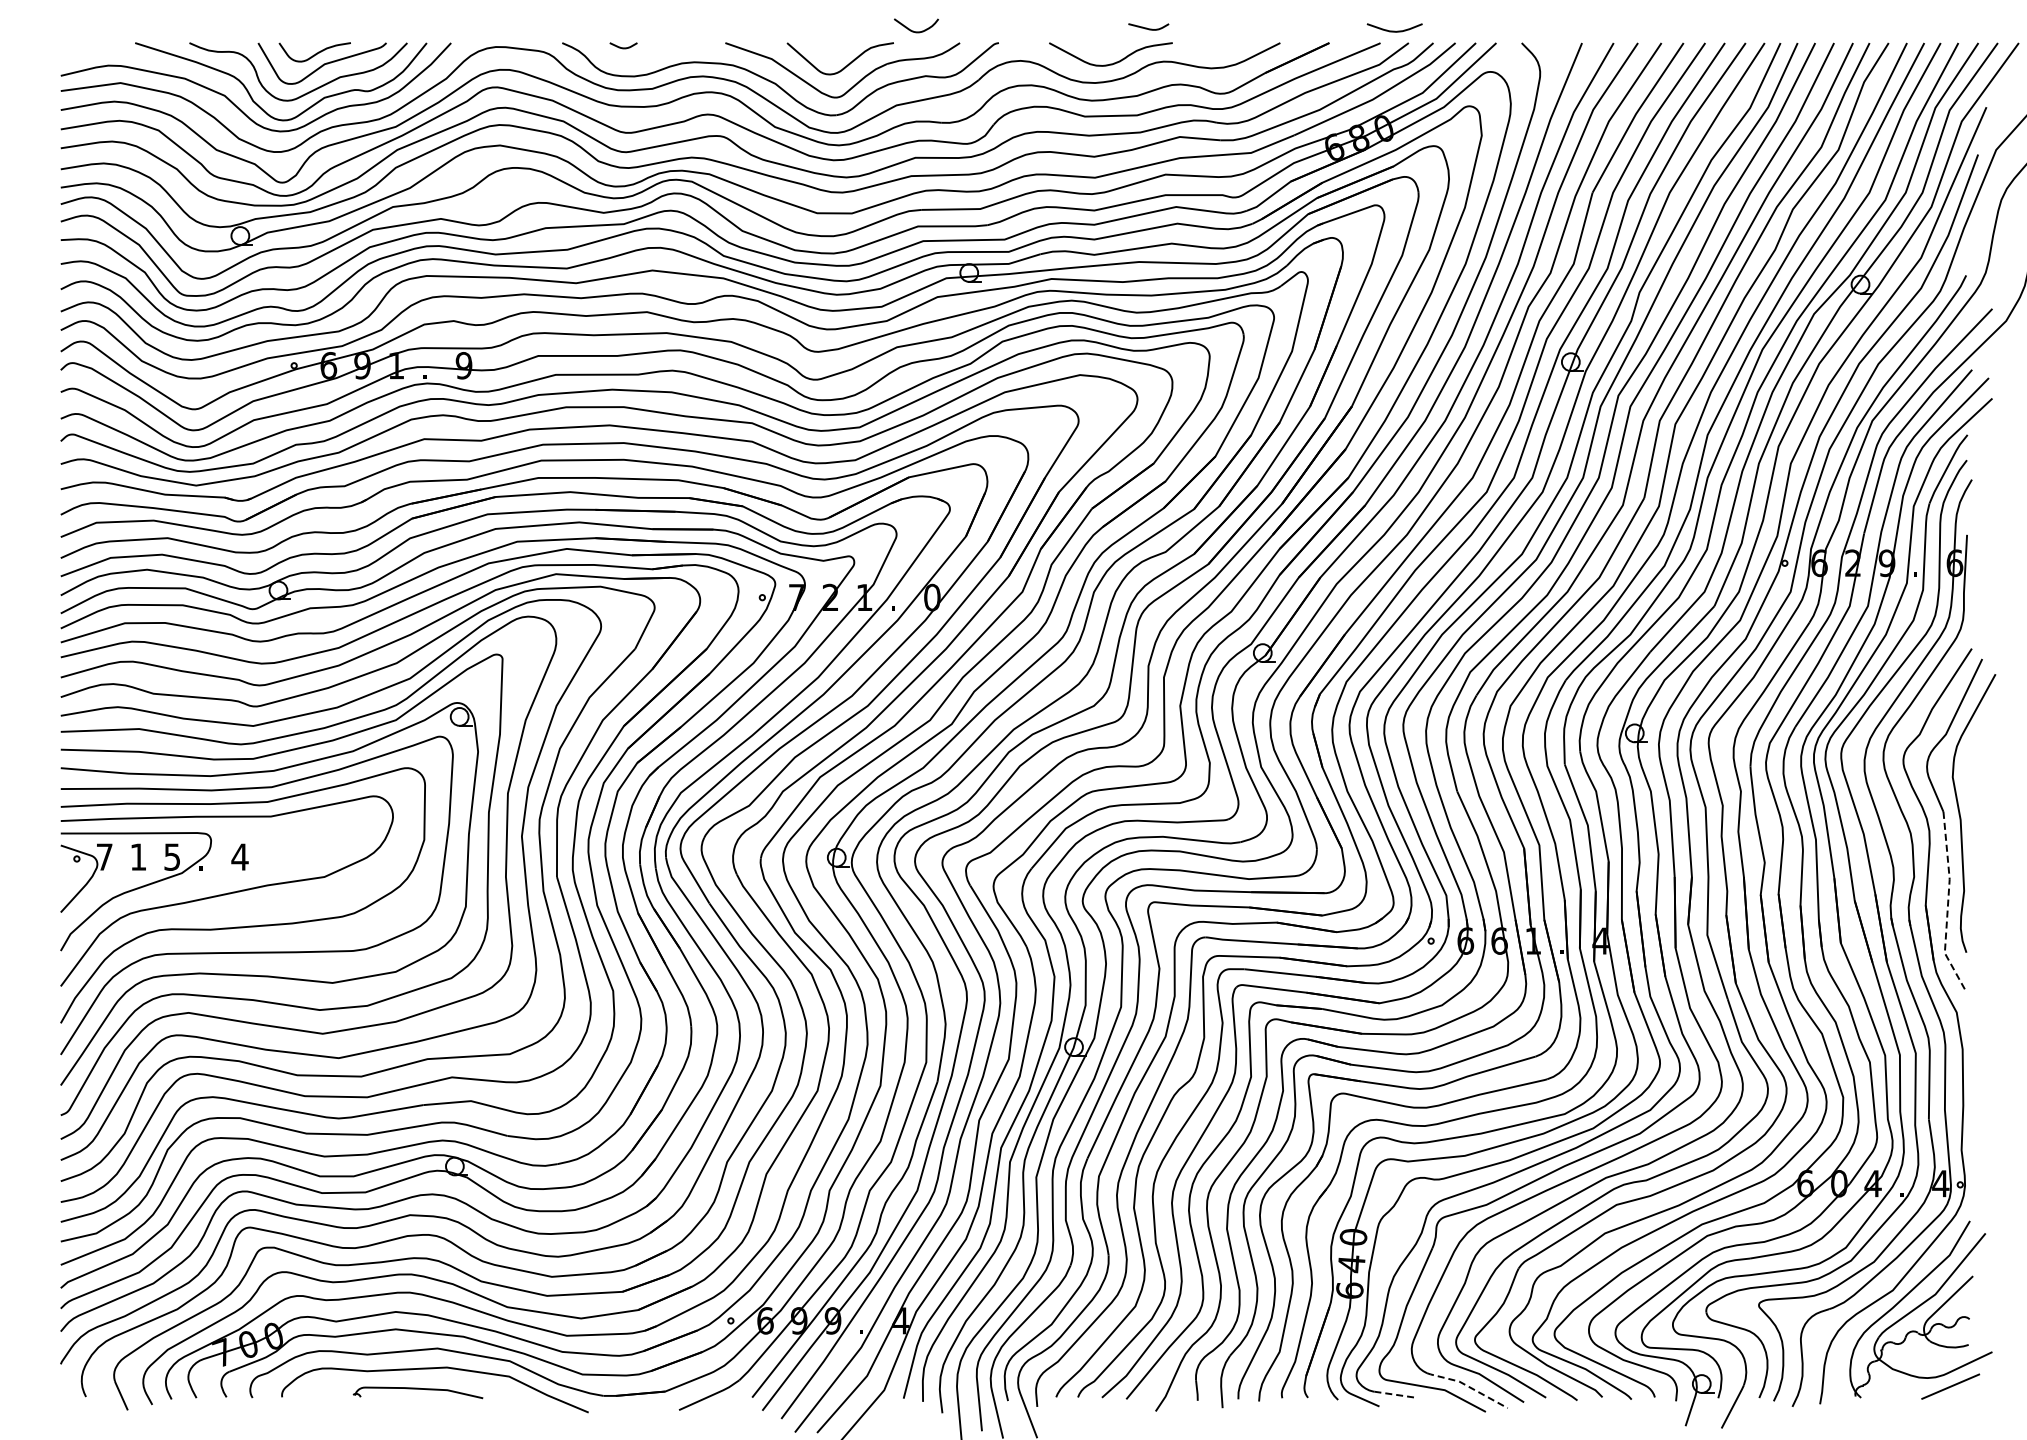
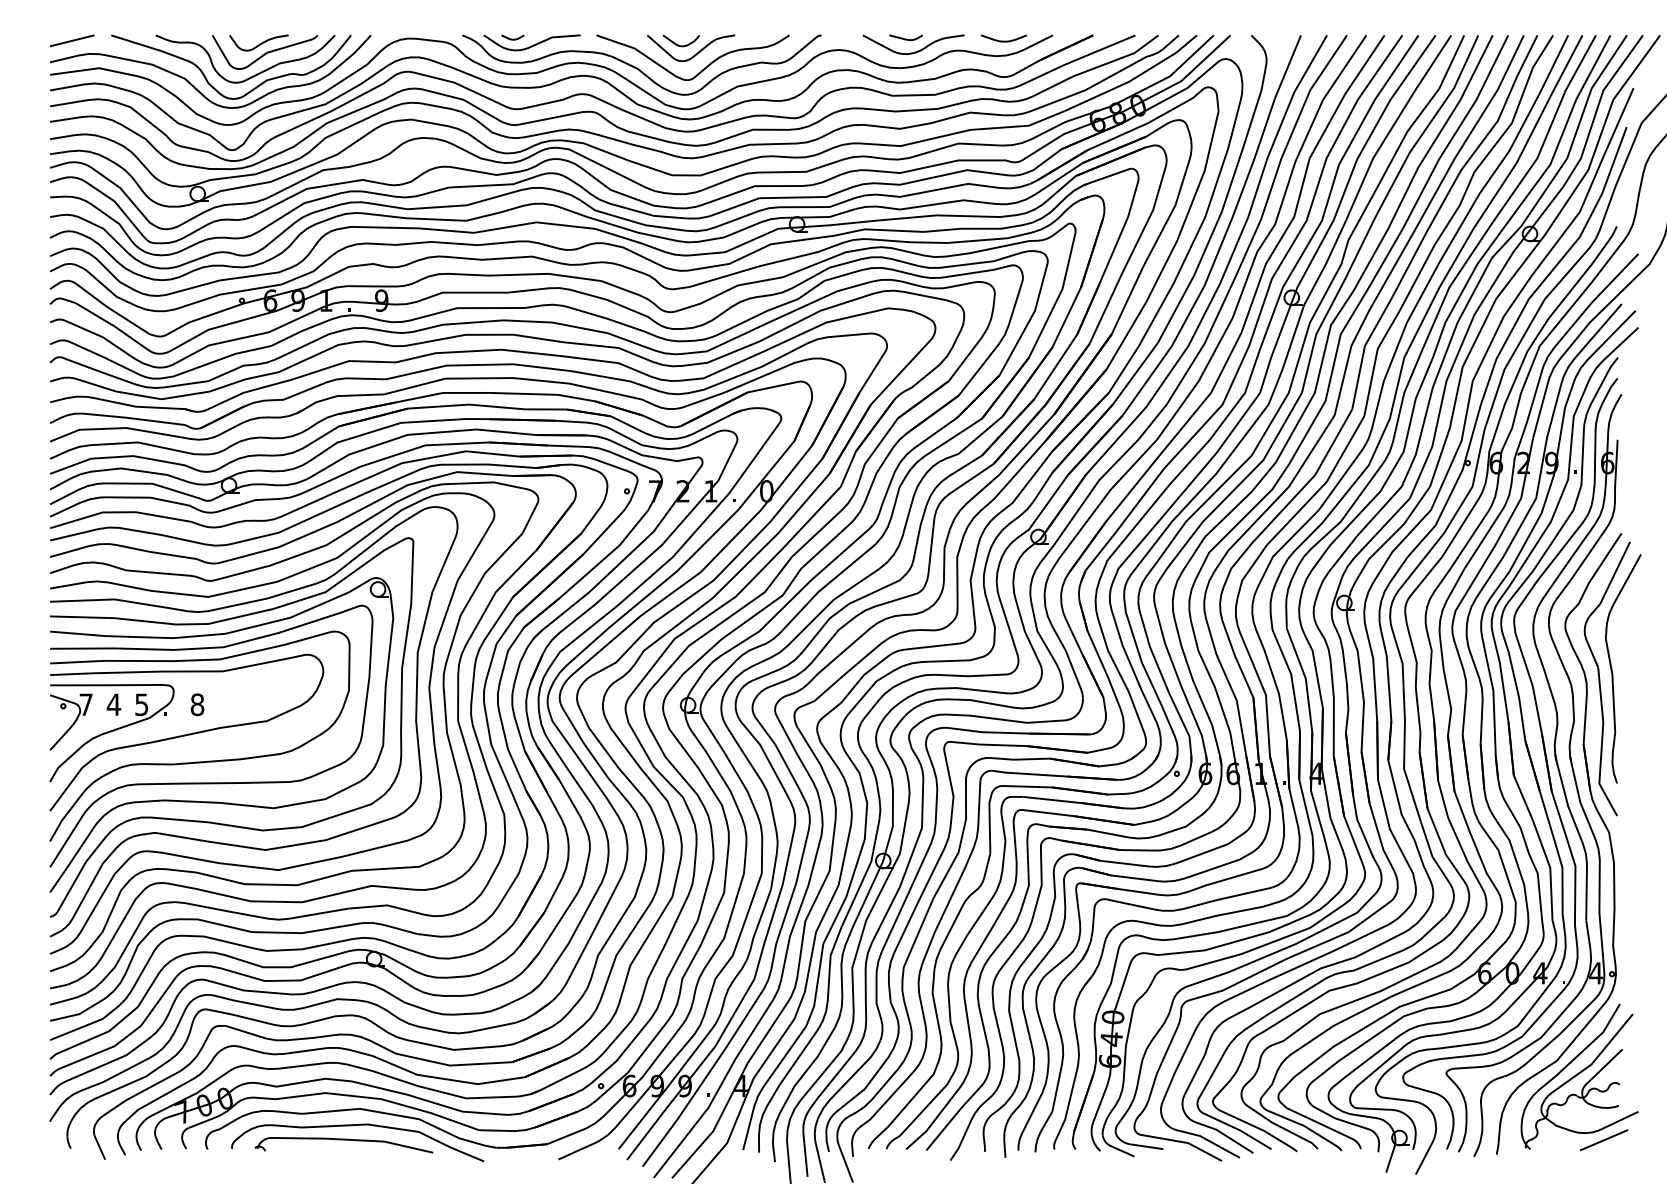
curve: (1147, 27) -> (905, 38), moved
curve: (913, 30) -> (678, 44), moved
curve: (1394, 30) -> (1003, 40), moved
line: (87, 49) -> (72, 40), added
curve: (648, 54) -> (533, 44), added
text: (138, 856) -> (113, 704), 1 -> 4
text: (239, 856) -> (197, 704), 4 -> 8
line: (1948, 904) -> (1602, 743), dashed -> solid
line: (1468, 1386) -> (1207, 1140), dashed -> solid
part: (417, 1392) -> (343, 1144), size x1.67
line: (1394, 1394) -> (1146, 1146), dashed -> solid

